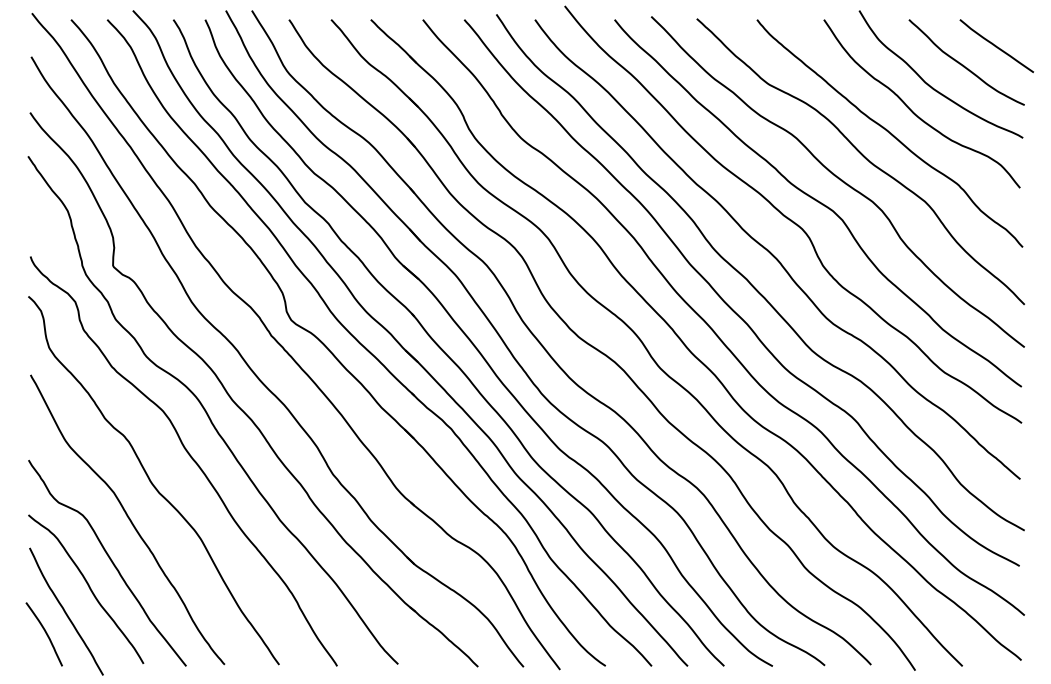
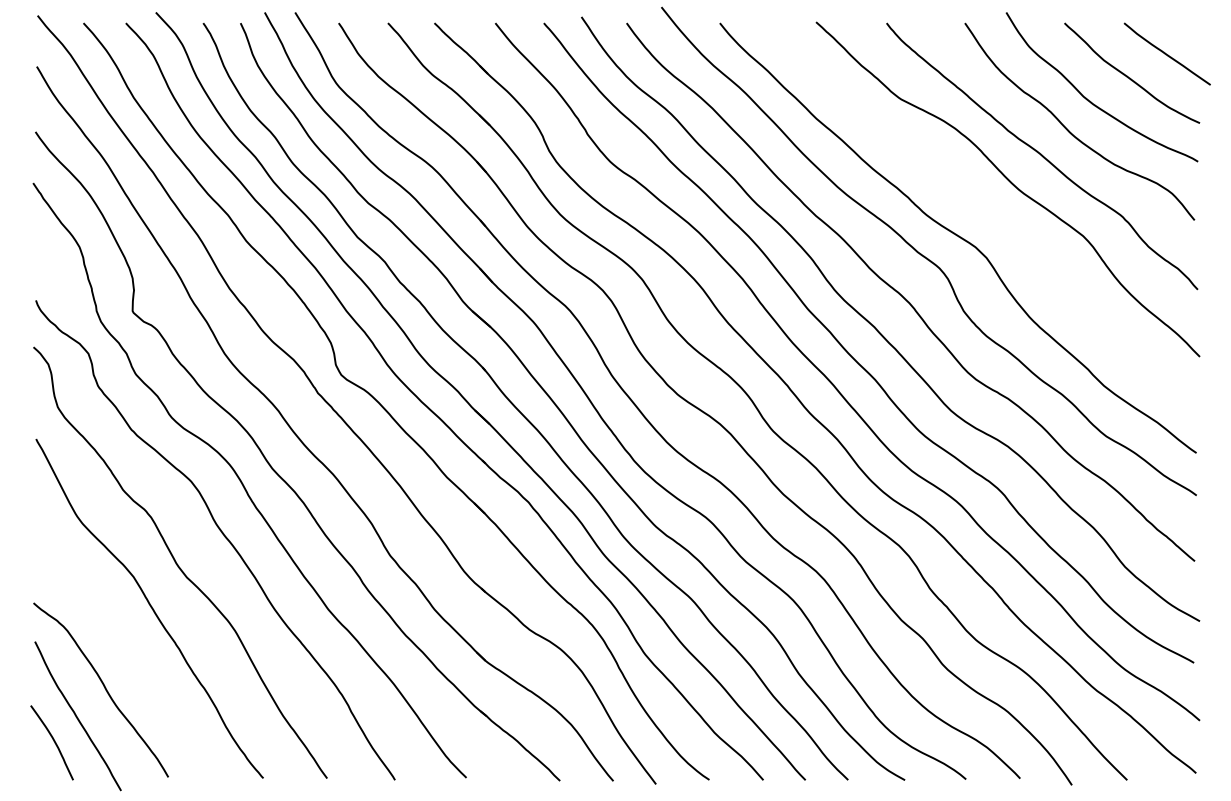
curve: (838, 179) -> (981, 210), removed
curve: (110, 561) -> (129, 657), removed

